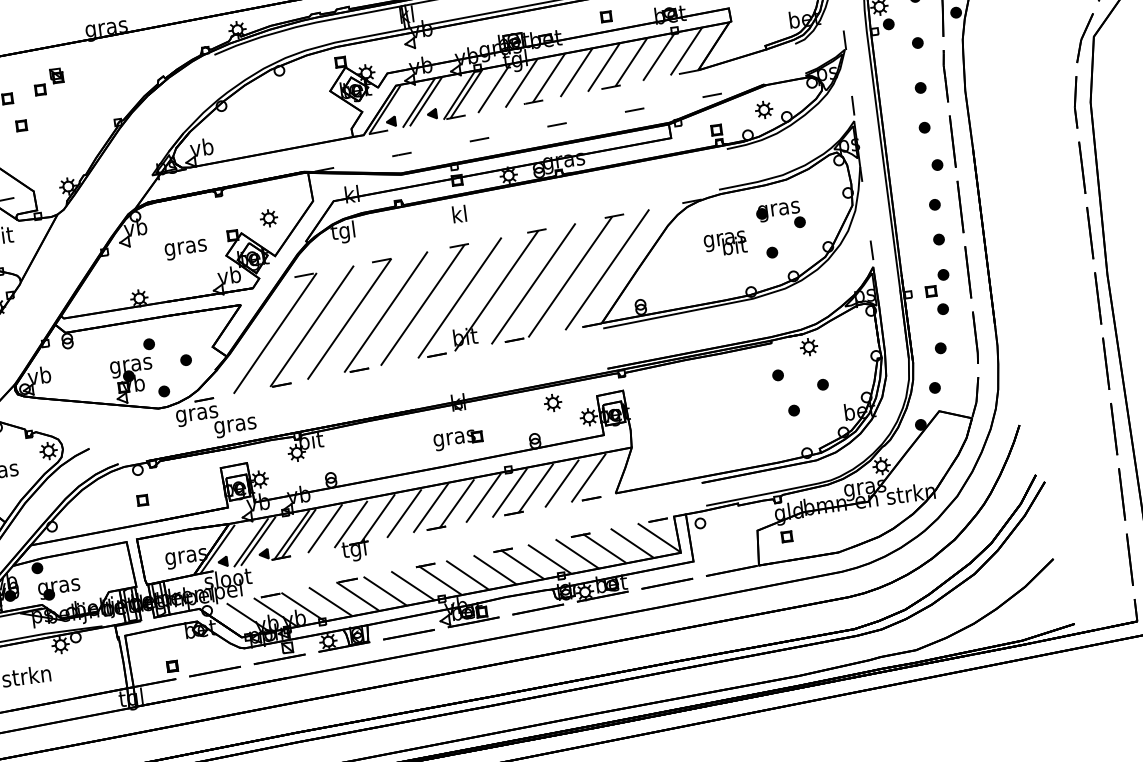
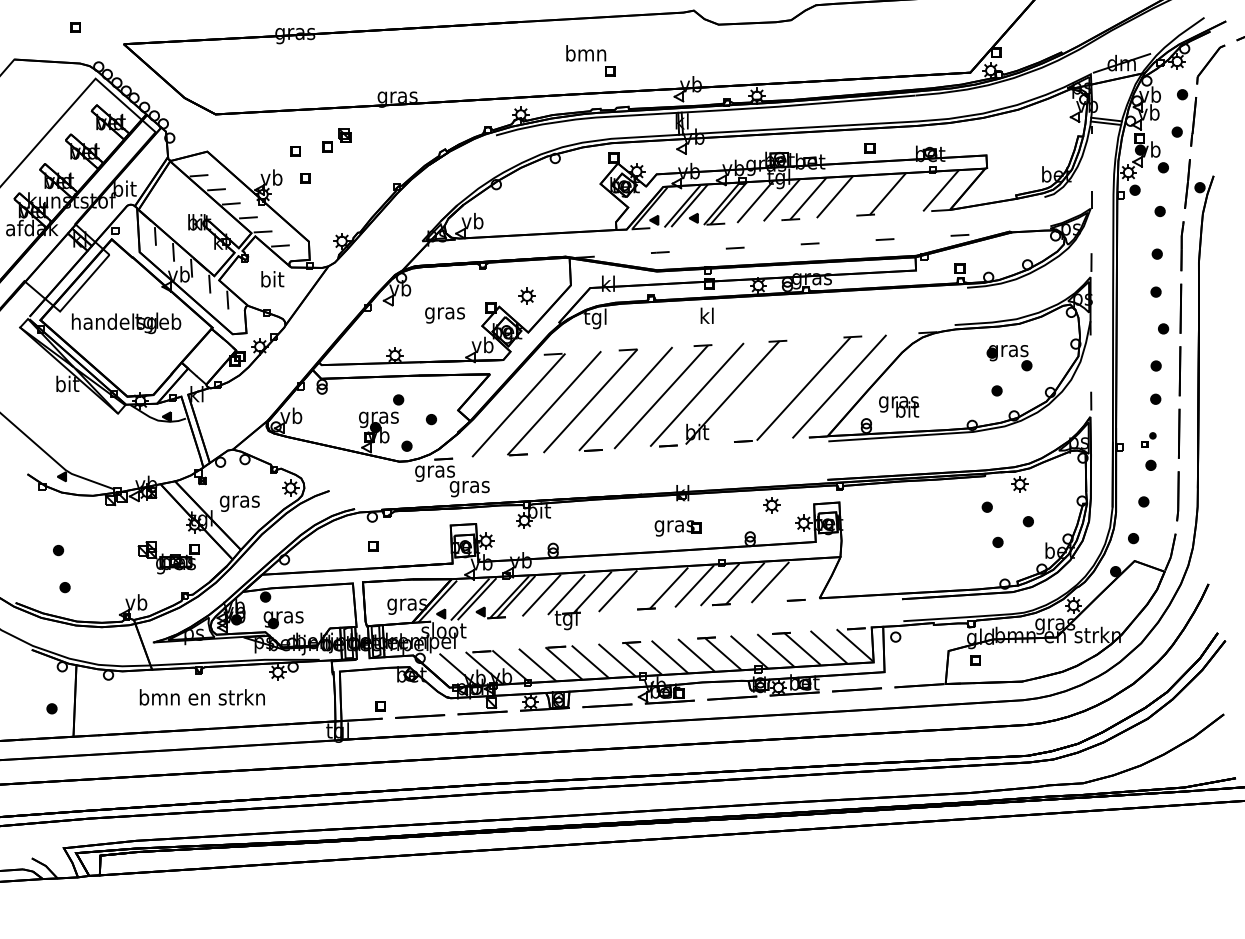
line: (658, 56) -> (914, 192), removed
line: (602, 67) -> (860, 195), removed
part: (763, 110) -> (1006, 255), removed
text: (725, 243) -> (899, 406), moved
part: (936, 282) -> (1148, 439), size x0.6
line: (532, 283) -> (767, 390), removed
line: (588, 478) -> (795, 580), removed
line: (430, 507) -> (643, 588), removed

